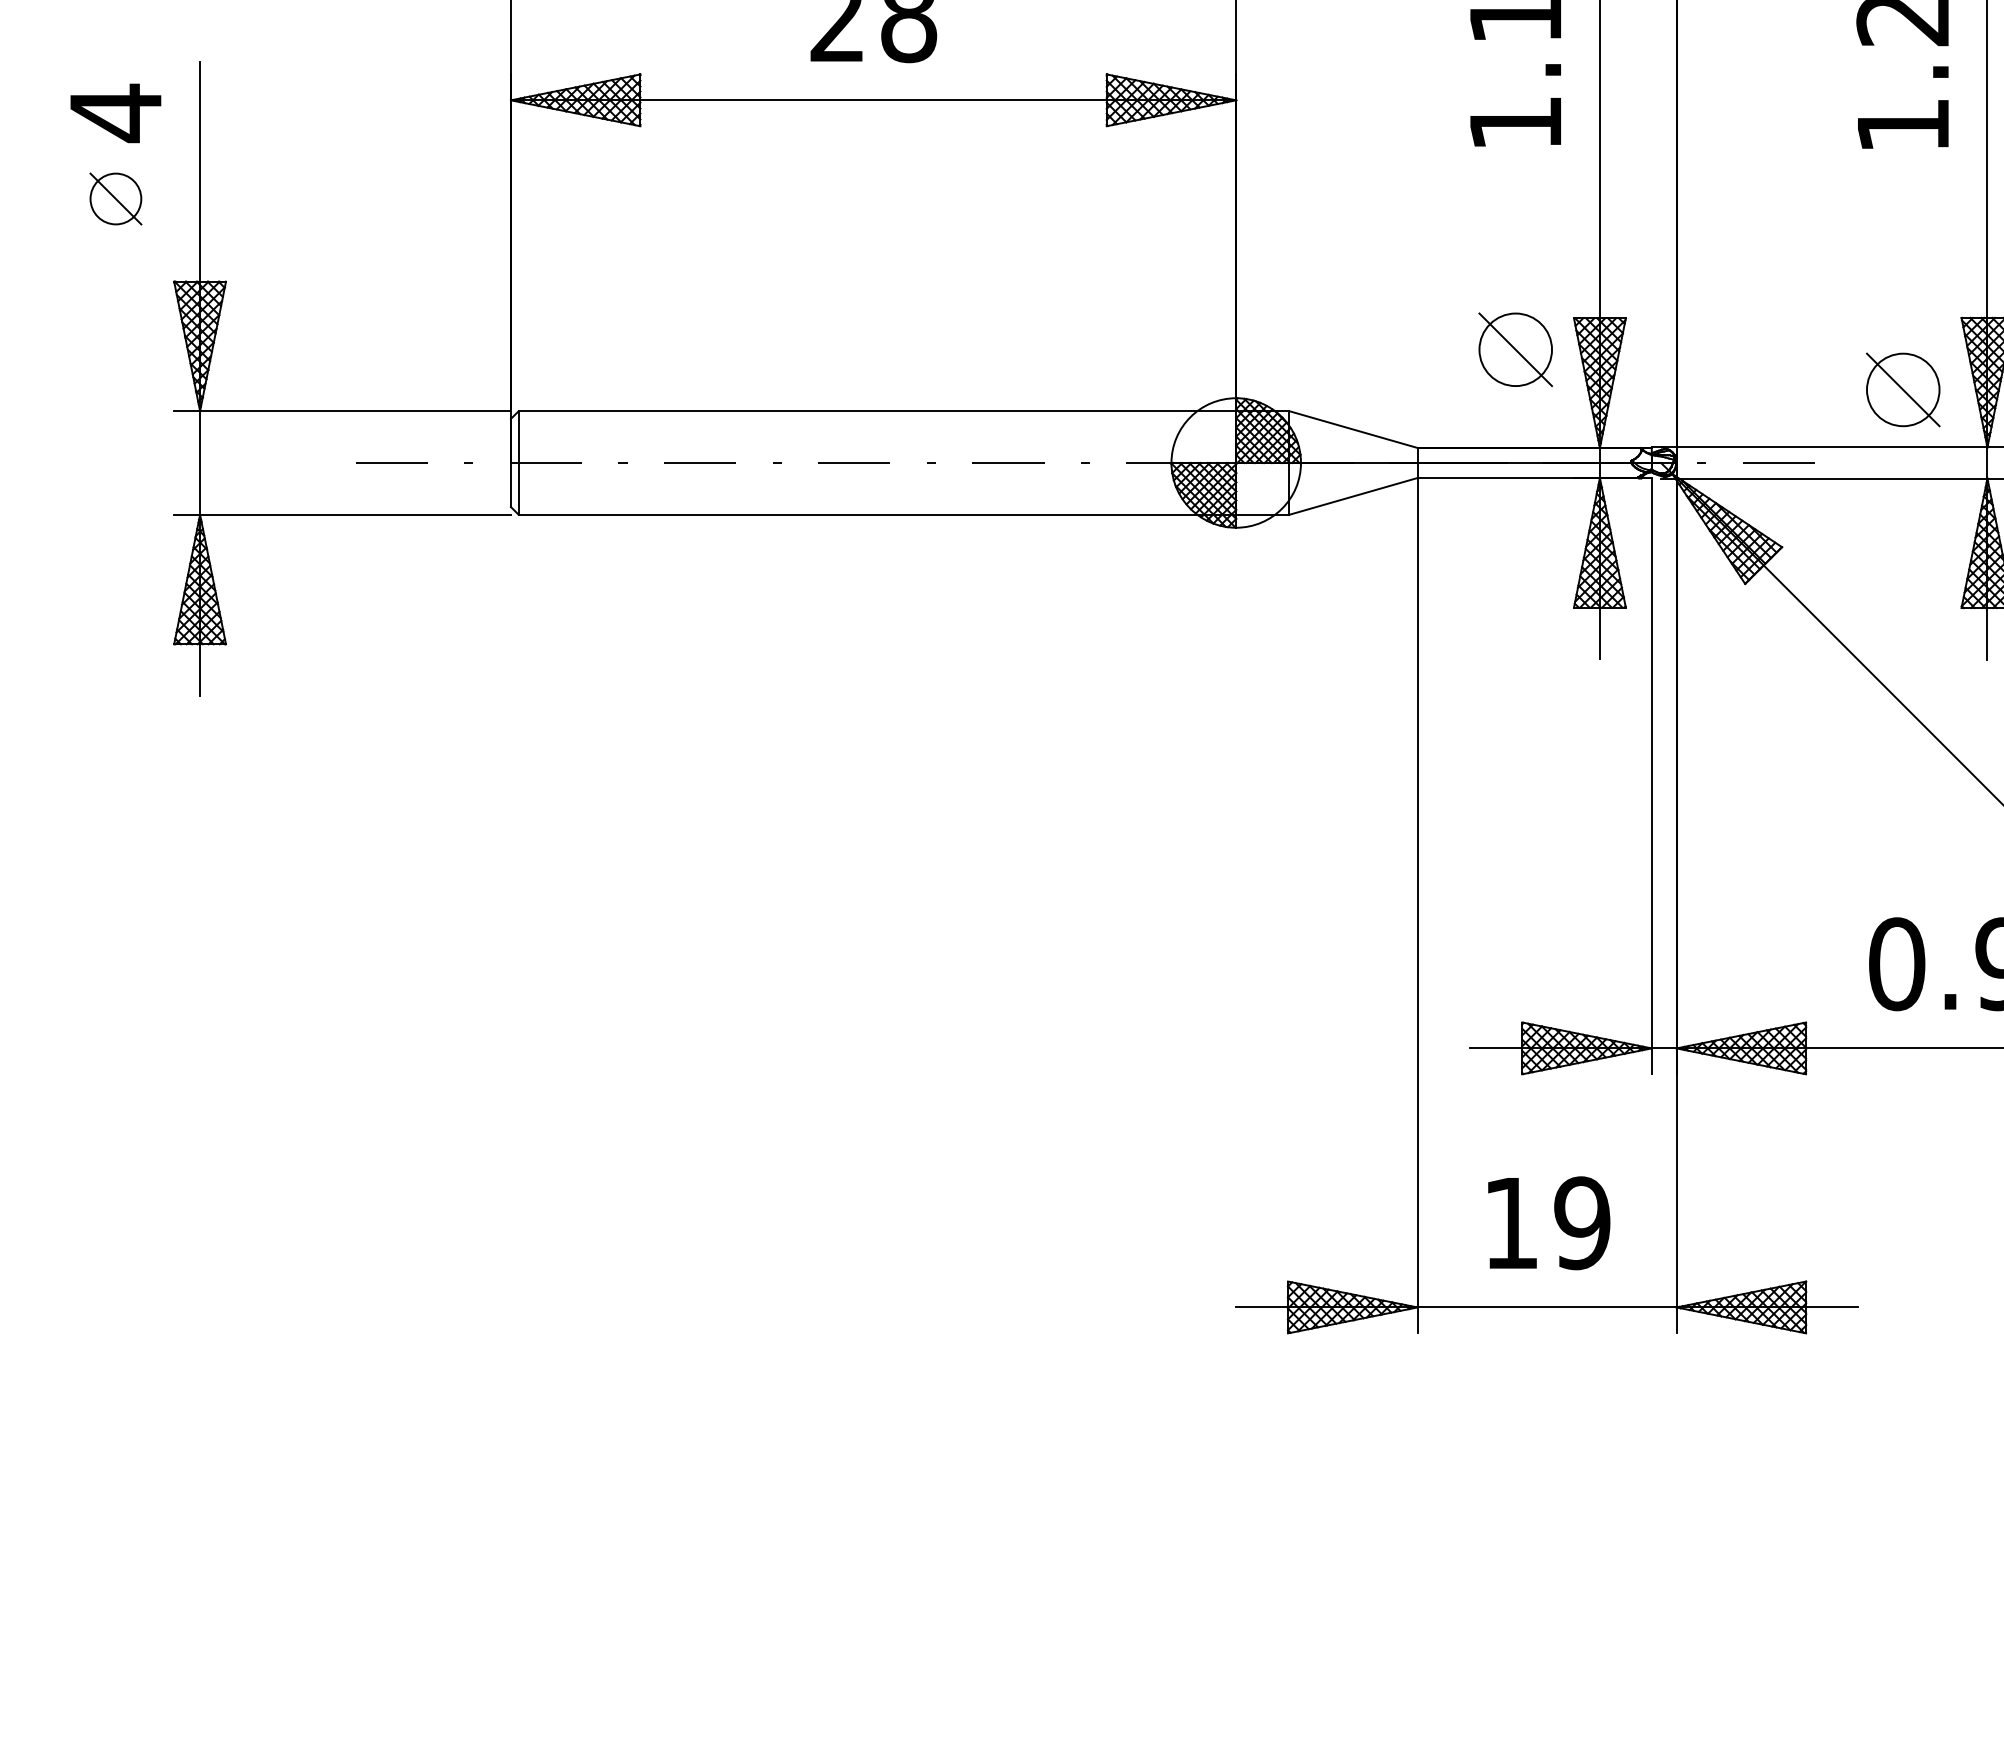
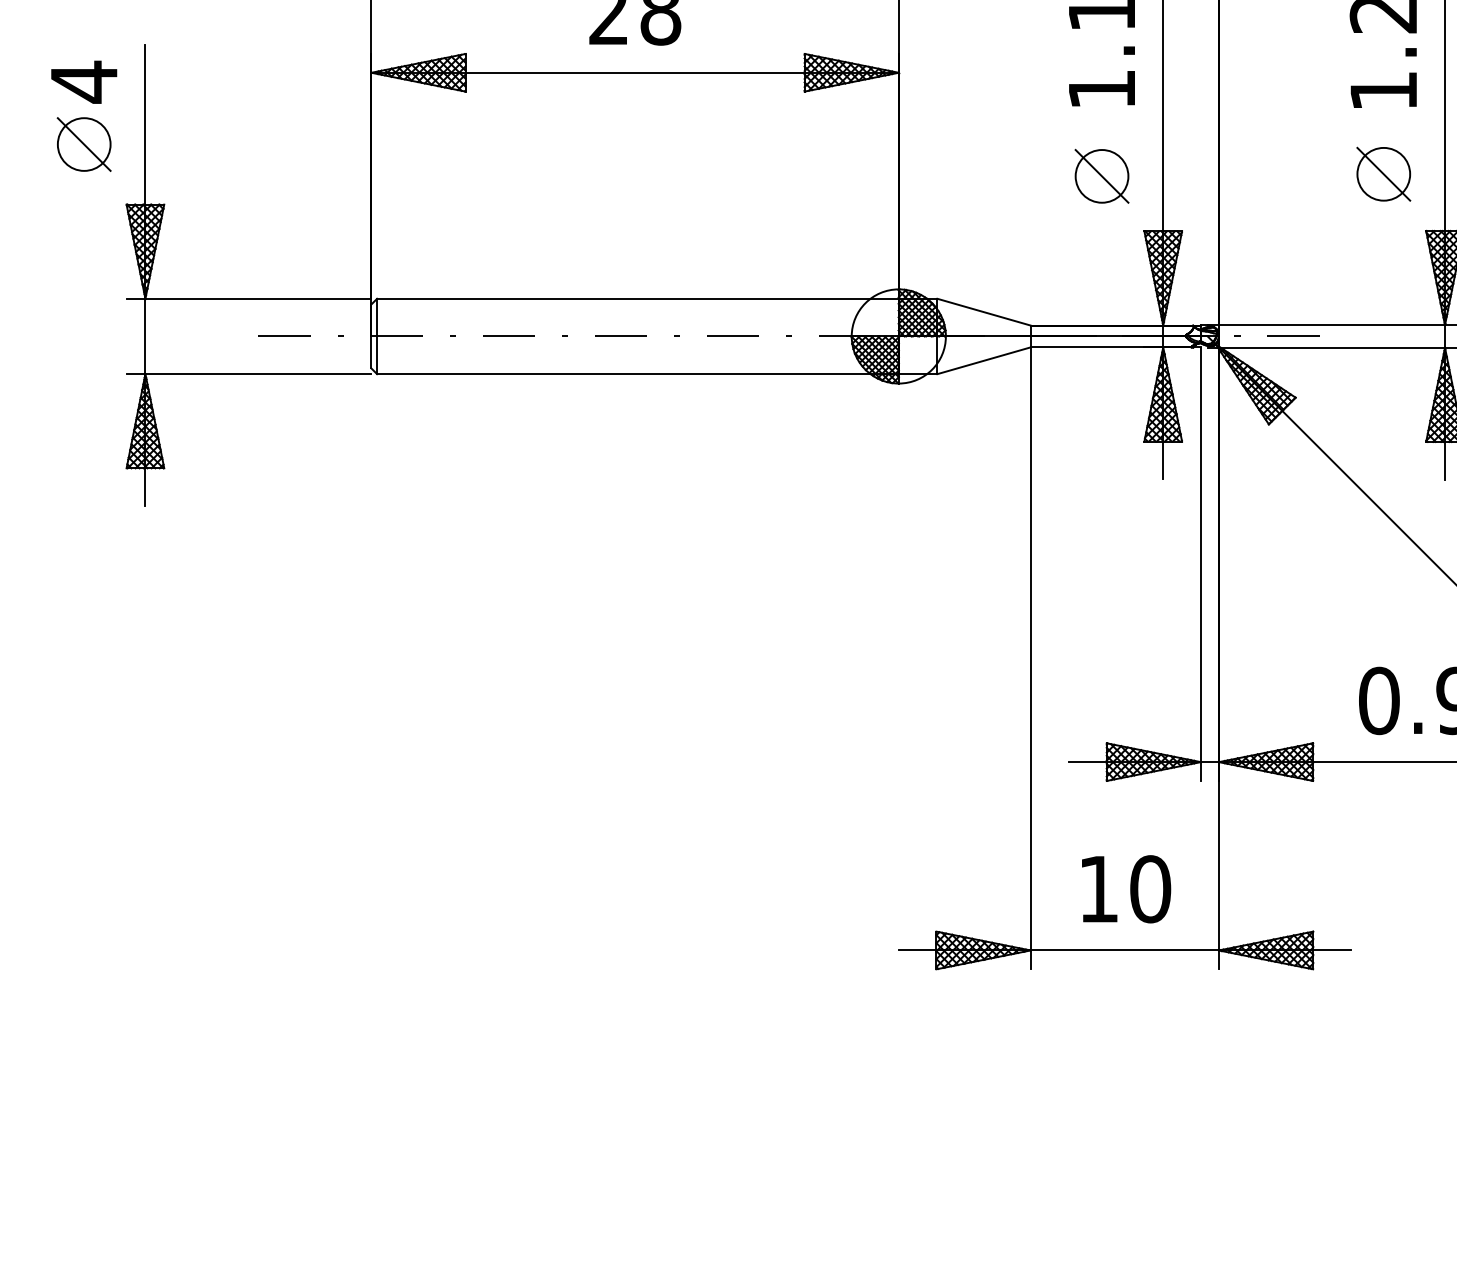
part: (115, 198) -> (83, 144), size x1.43
part: (1515, 349) -> (1101, 176), moved
part: (1902, 389) -> (1383, 173), moved
text: (1582, 1223) -> (1150, 889), 19 -> 10

